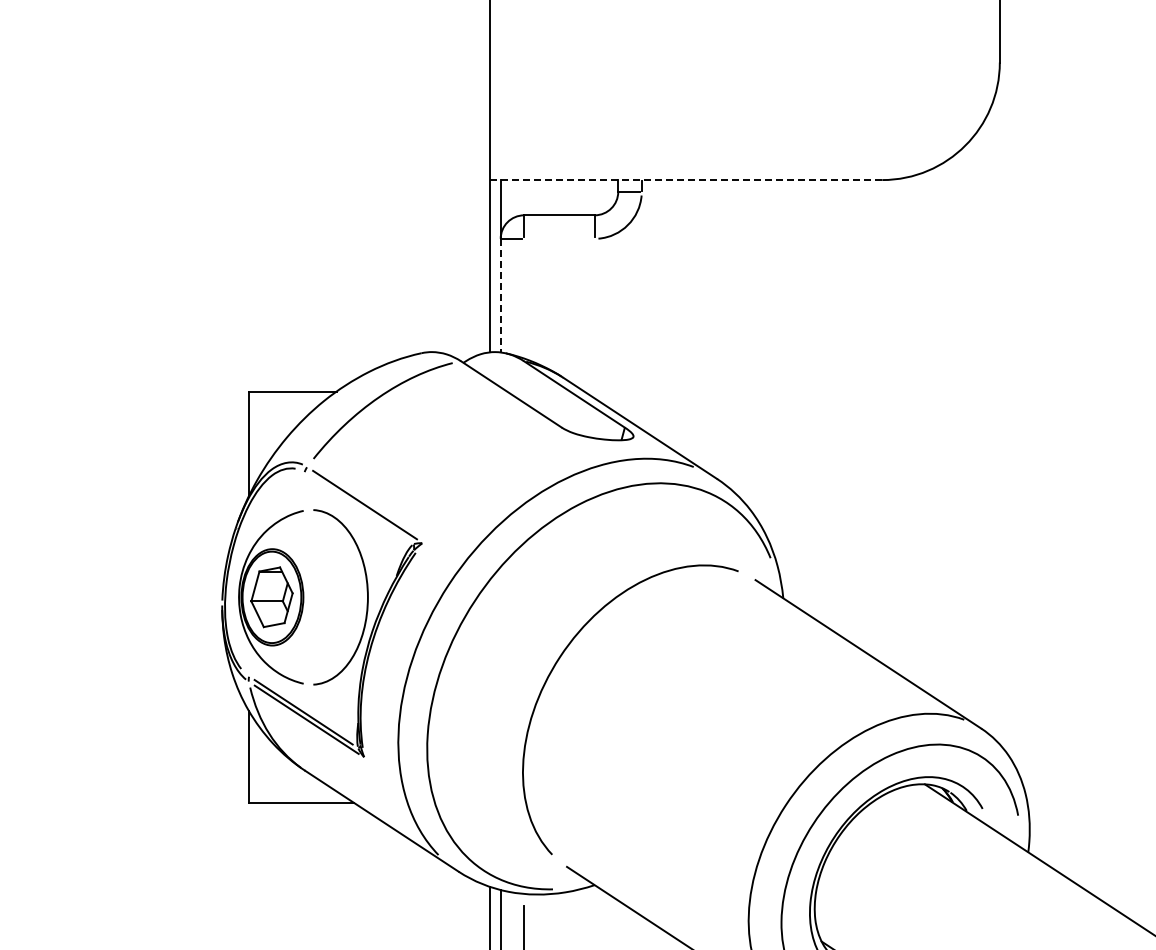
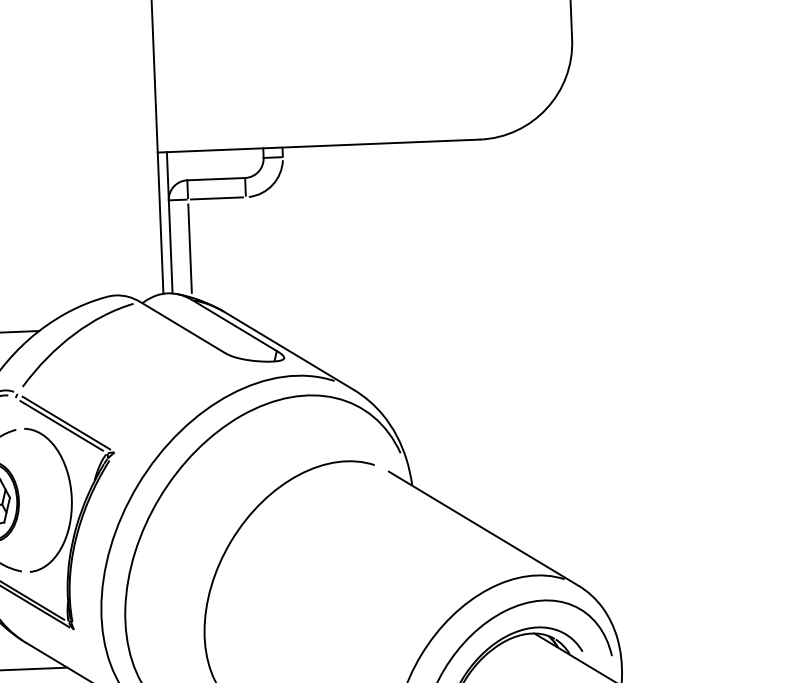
line: (685, 180) -> (318, 146), dashed -> solid
line: (559, 238) -> (217, 198), added
line: (500, 295) -> (170, 246), dashed -> solid
line: (524, 298) -> (190, 248), added
line: (359, 508) -> (61, 426), added

